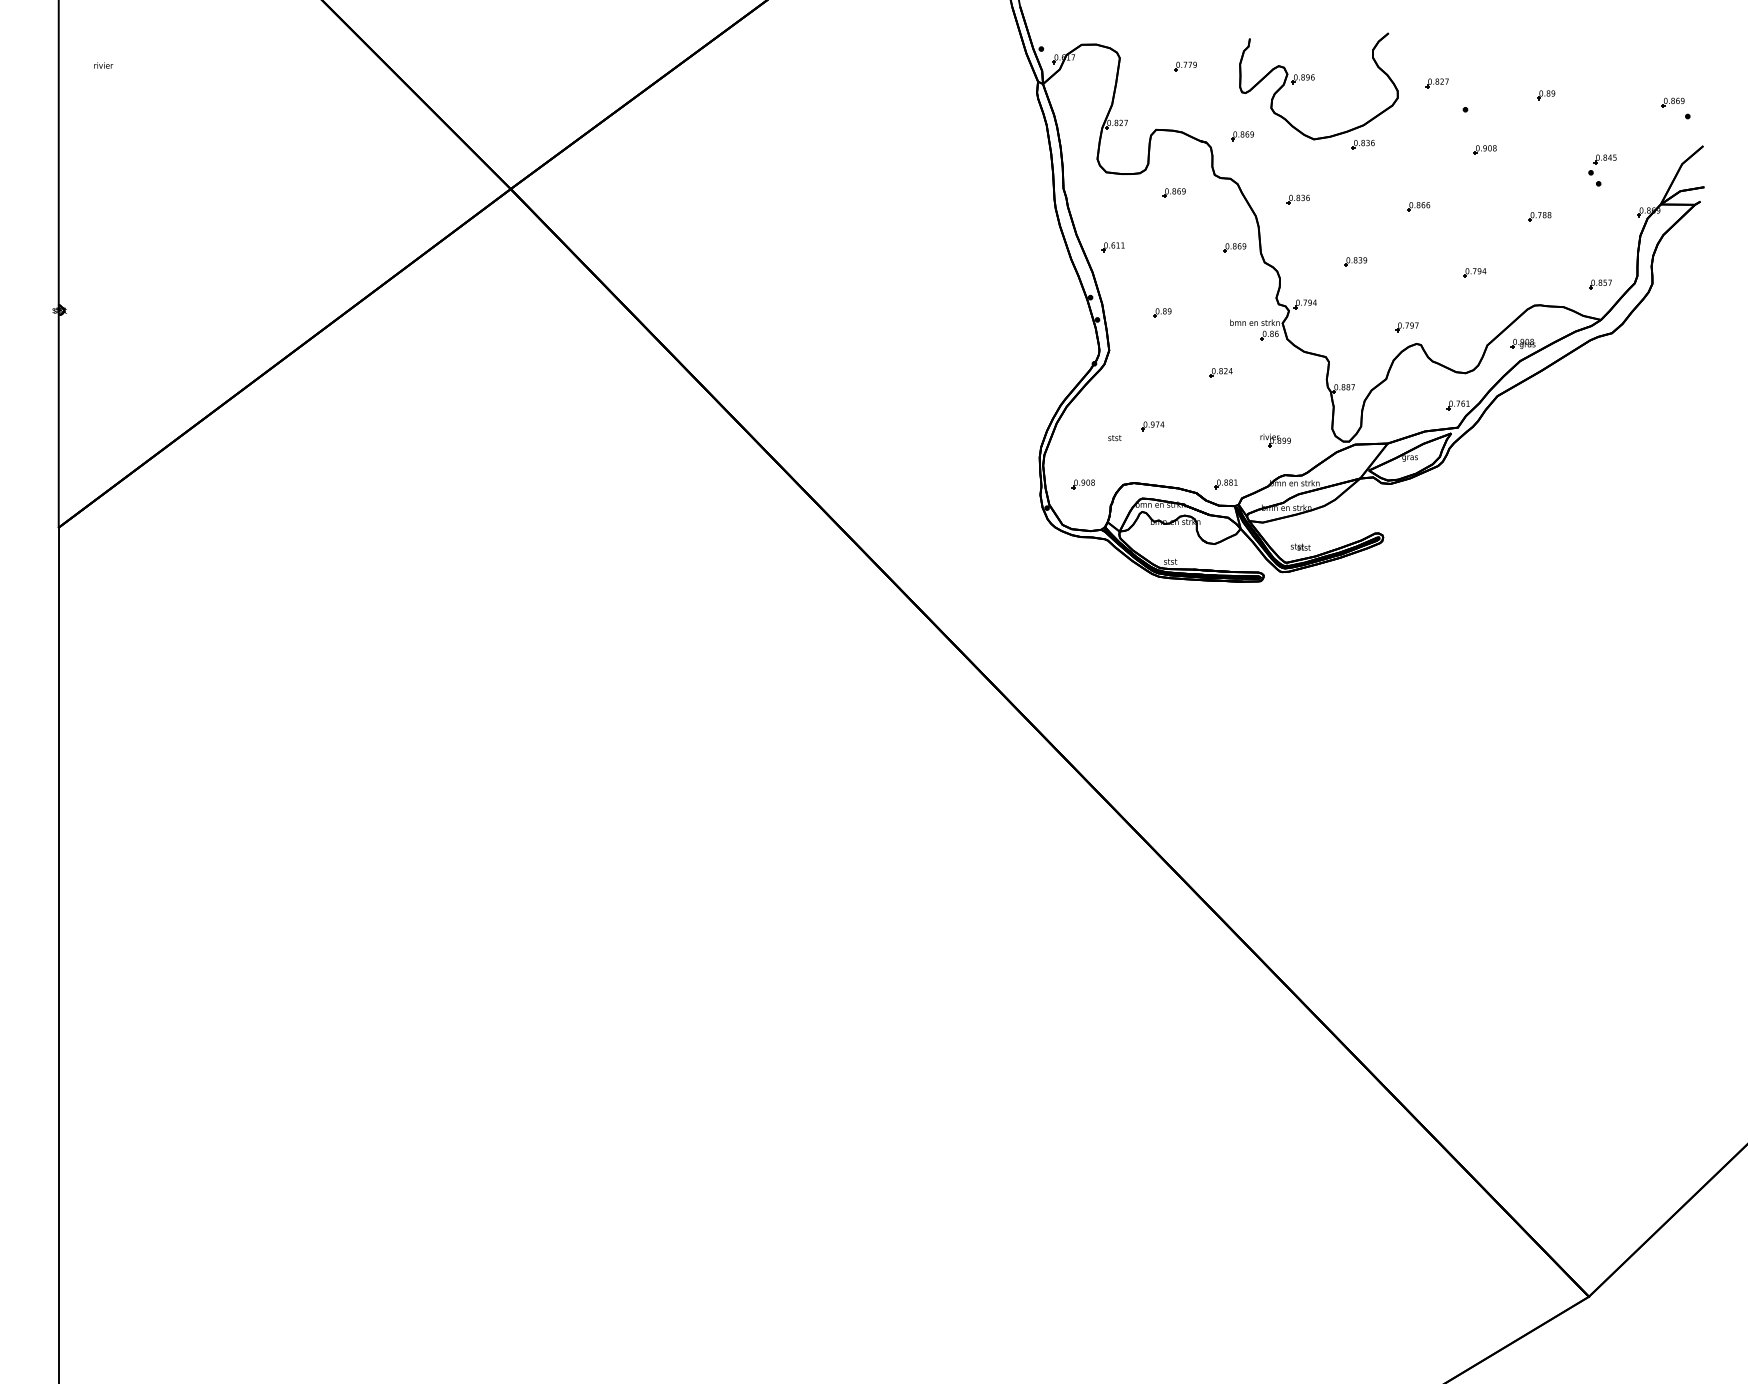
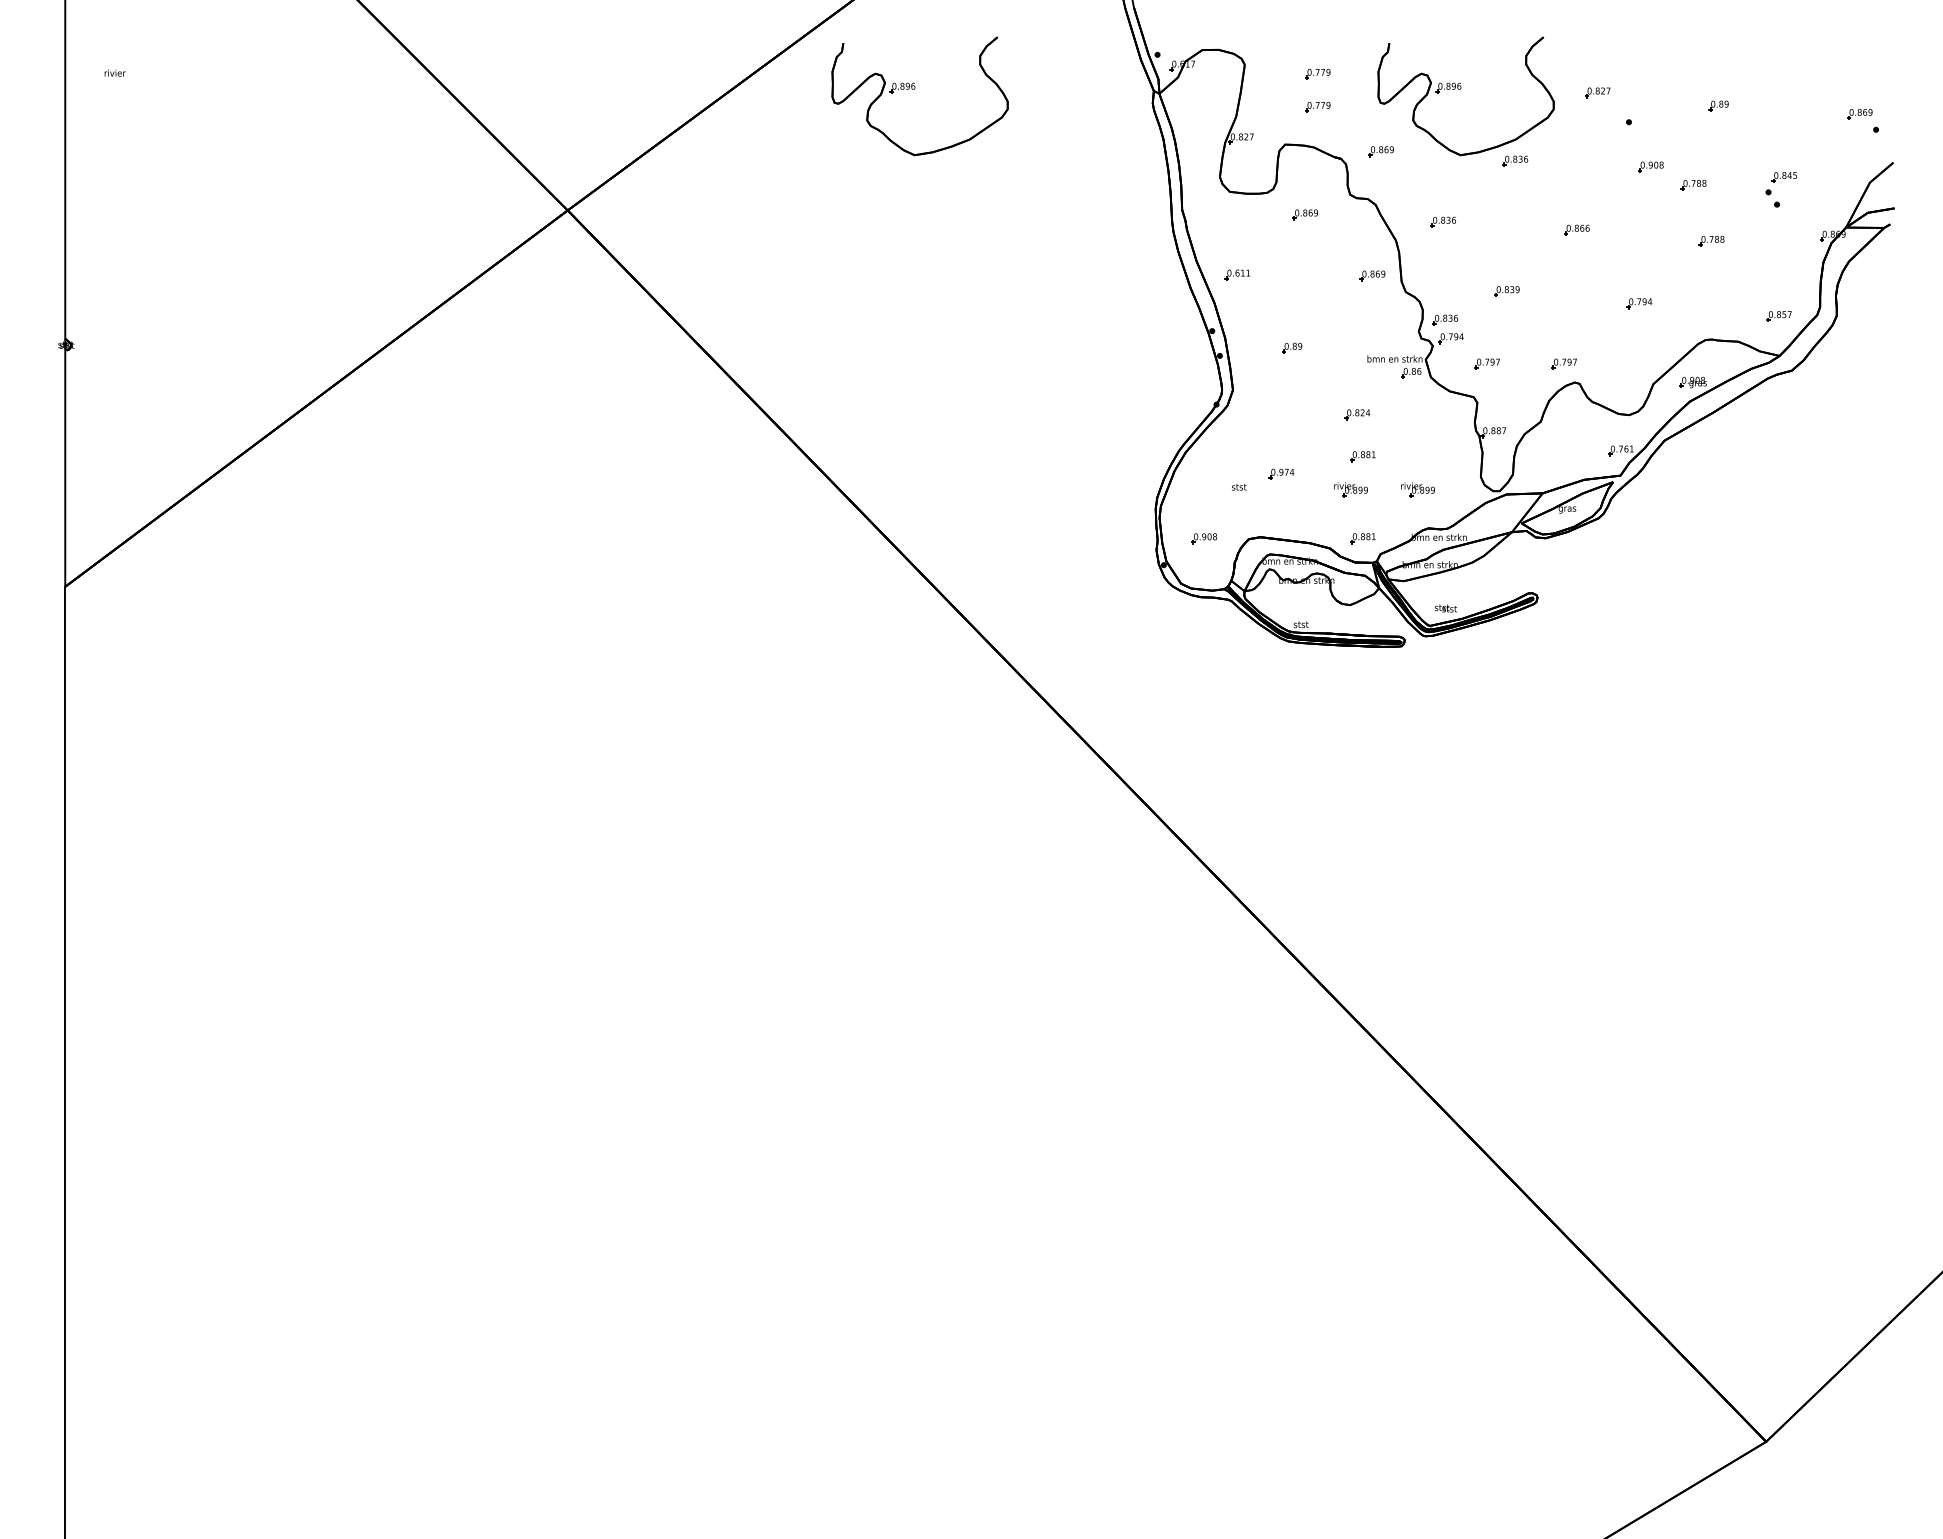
part: (822, 80) -> (914, 89), added
part: (1185, 95) -> (1317, 106), added
part: (1523, 166) -> (1693, 185), added
part: (1300, 287) -> (1445, 319), added
part: (1337, 326) -> (1486, 363), added
part: (1225, 410) -> (1362, 456), added
part: (1214, 440) -> (1350, 489), added

